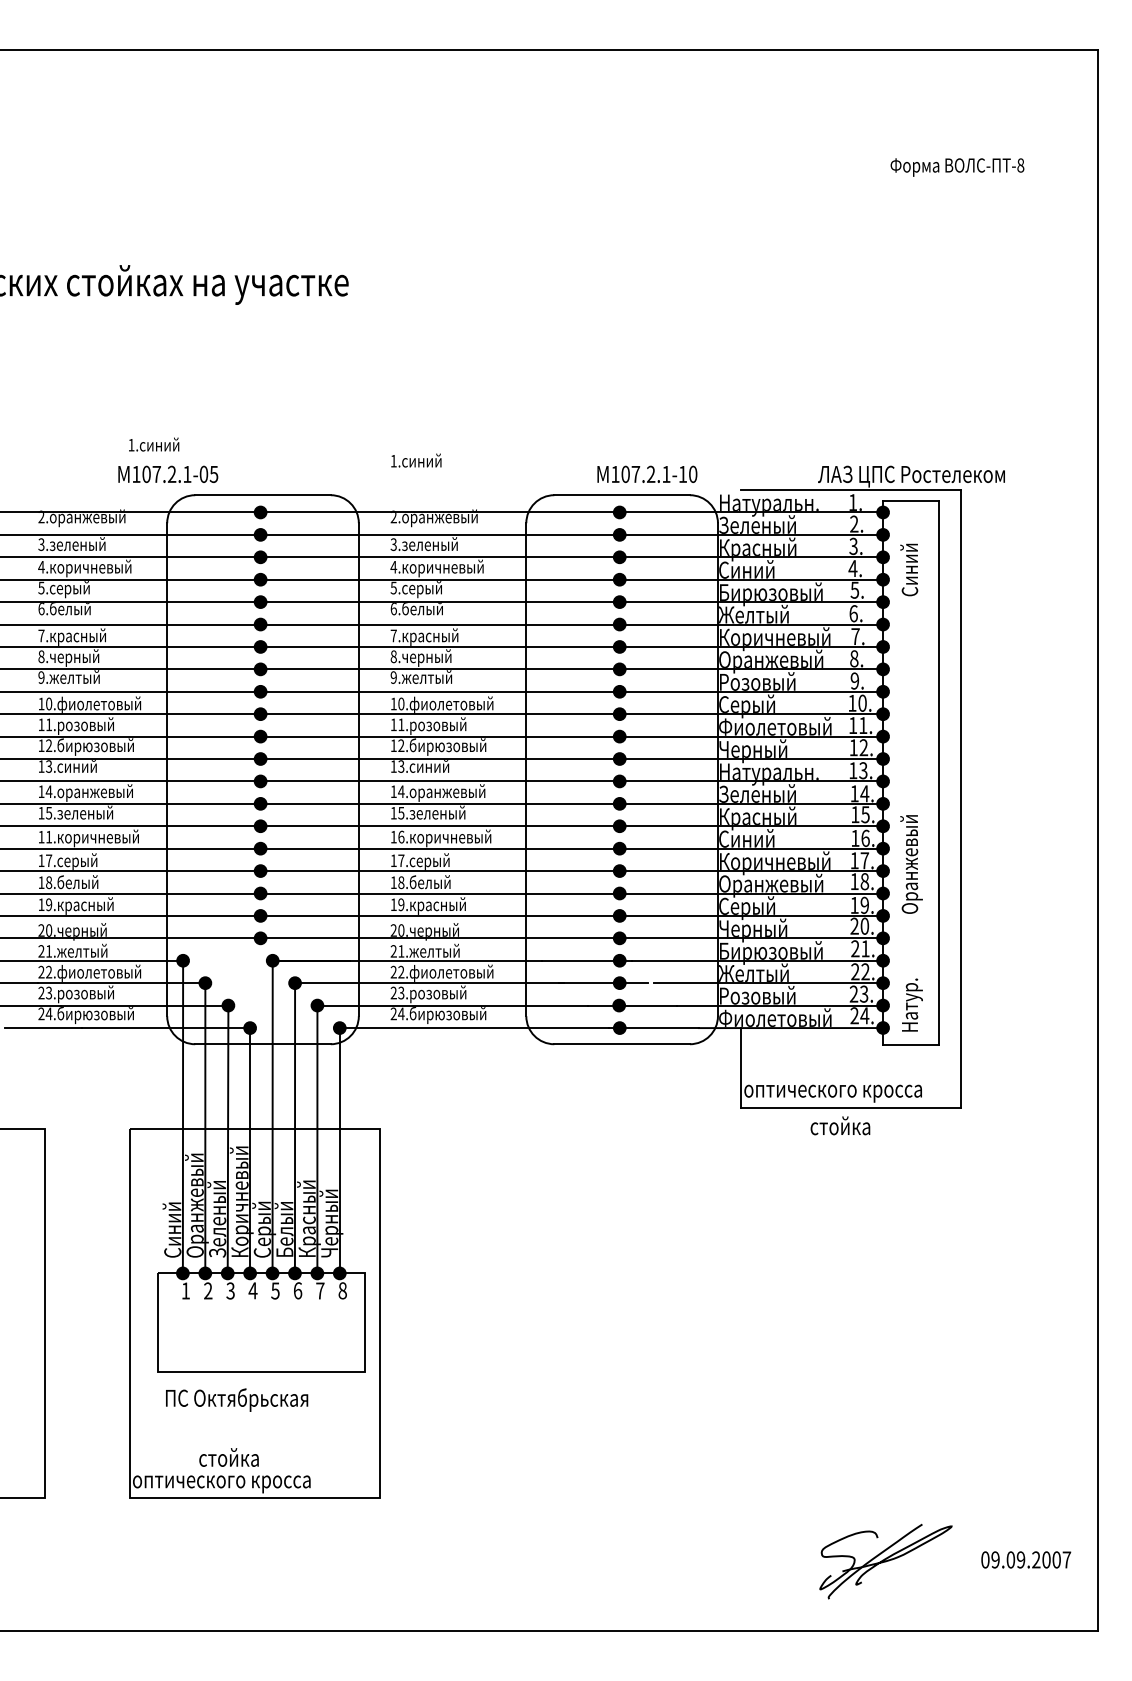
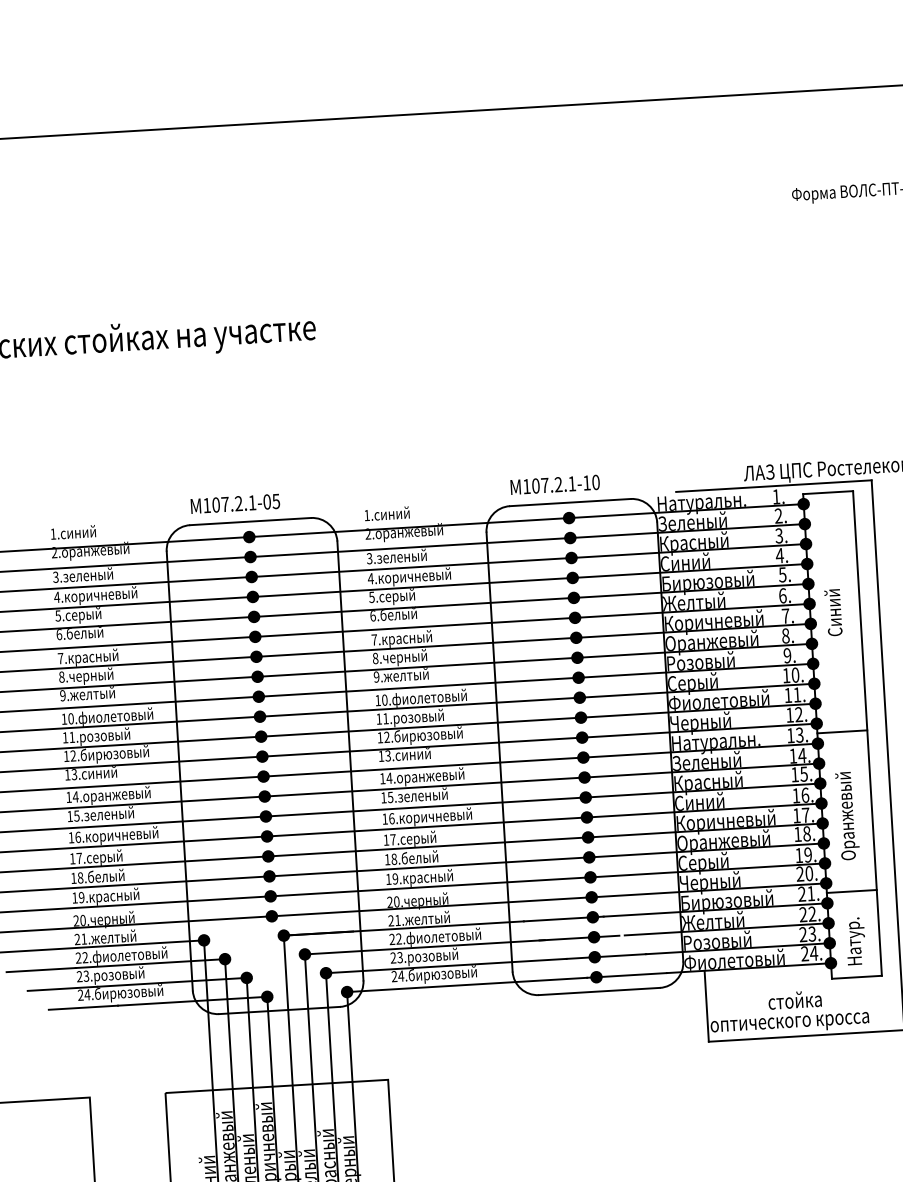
text: (154, 444) -> (73, 532), moved
text: (416, 460) -> (387, 513), moved
text: (168, 473) -> (235, 503), moved
text: (647, 473) -> (555, 484), moved
text: (909, 569) -> (833, 612), moved
line: (911, 769) -> (842, 731), added
text: (49, 836) -> (78, 836), 11. -> 16.
line: (911, 949) -> (852, 891), added
text: (840, 1125) -> (795, 999), moved

